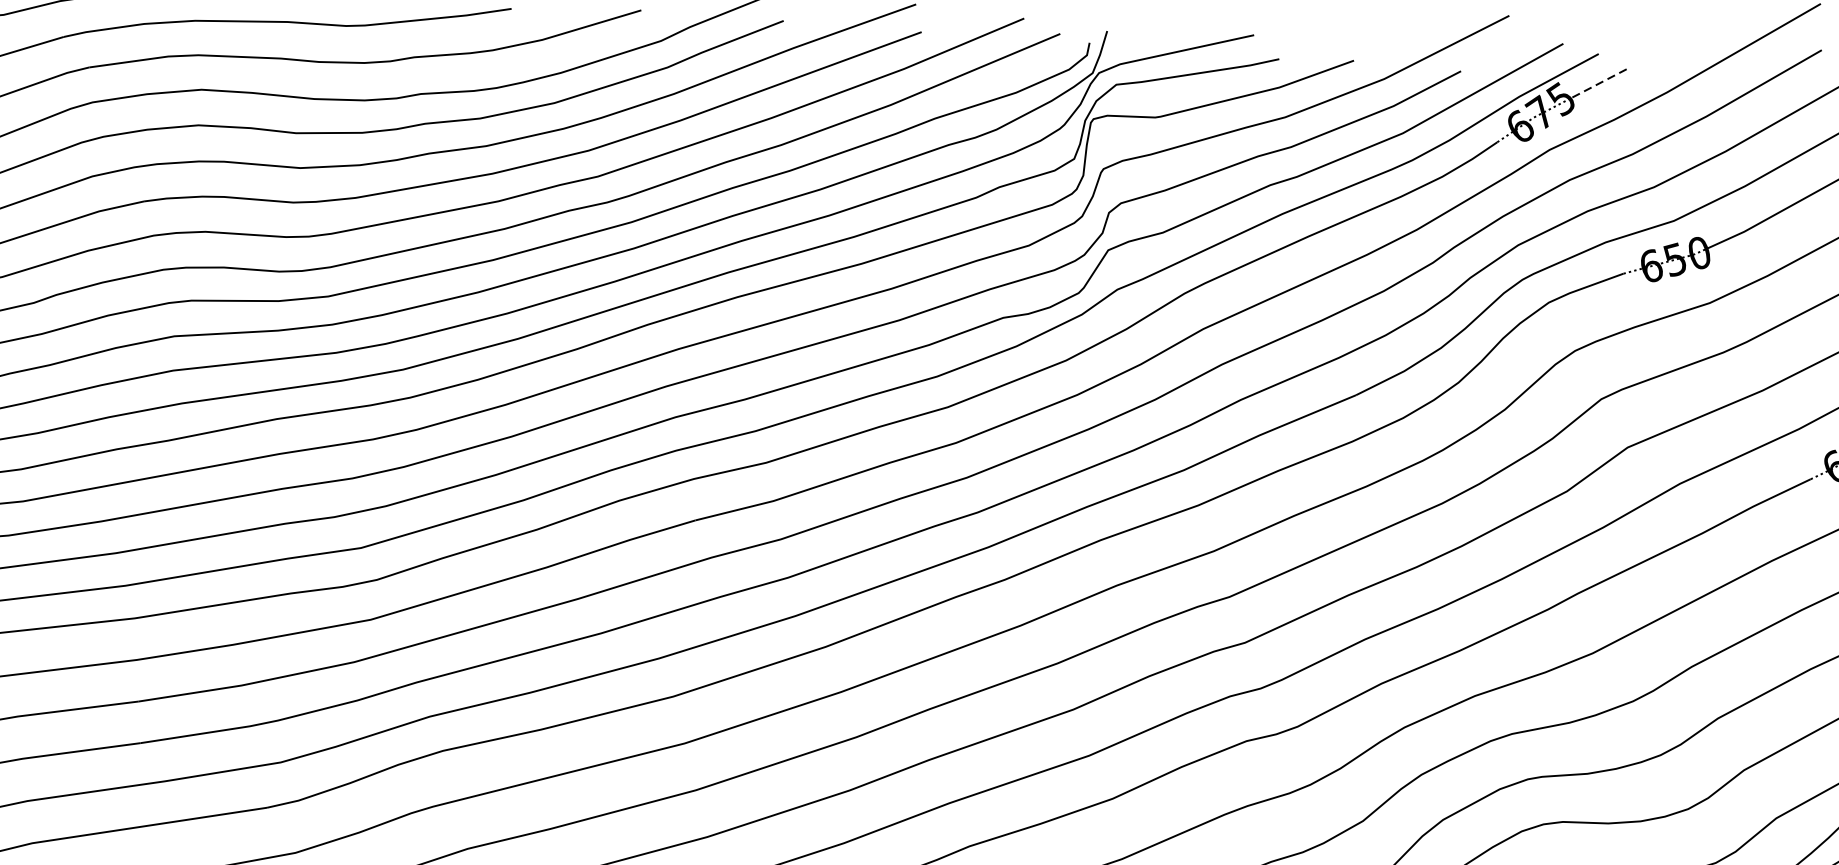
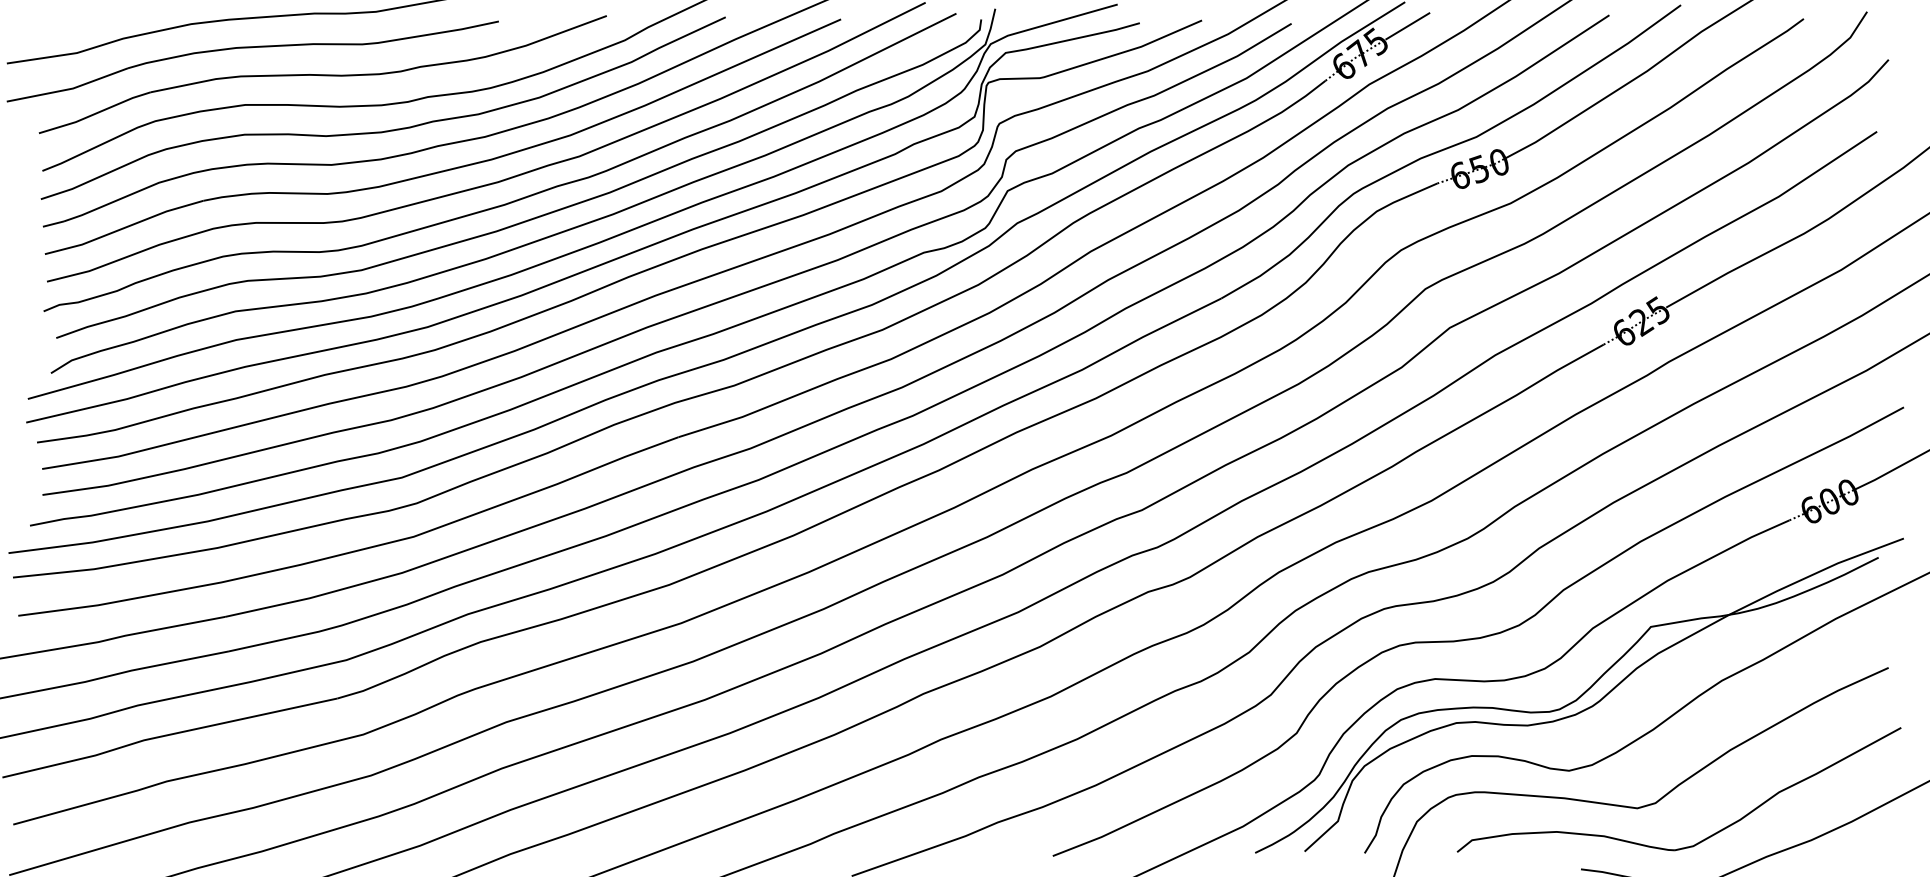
line: (1600, 83) -> (1408, 26), dashed -> solid

